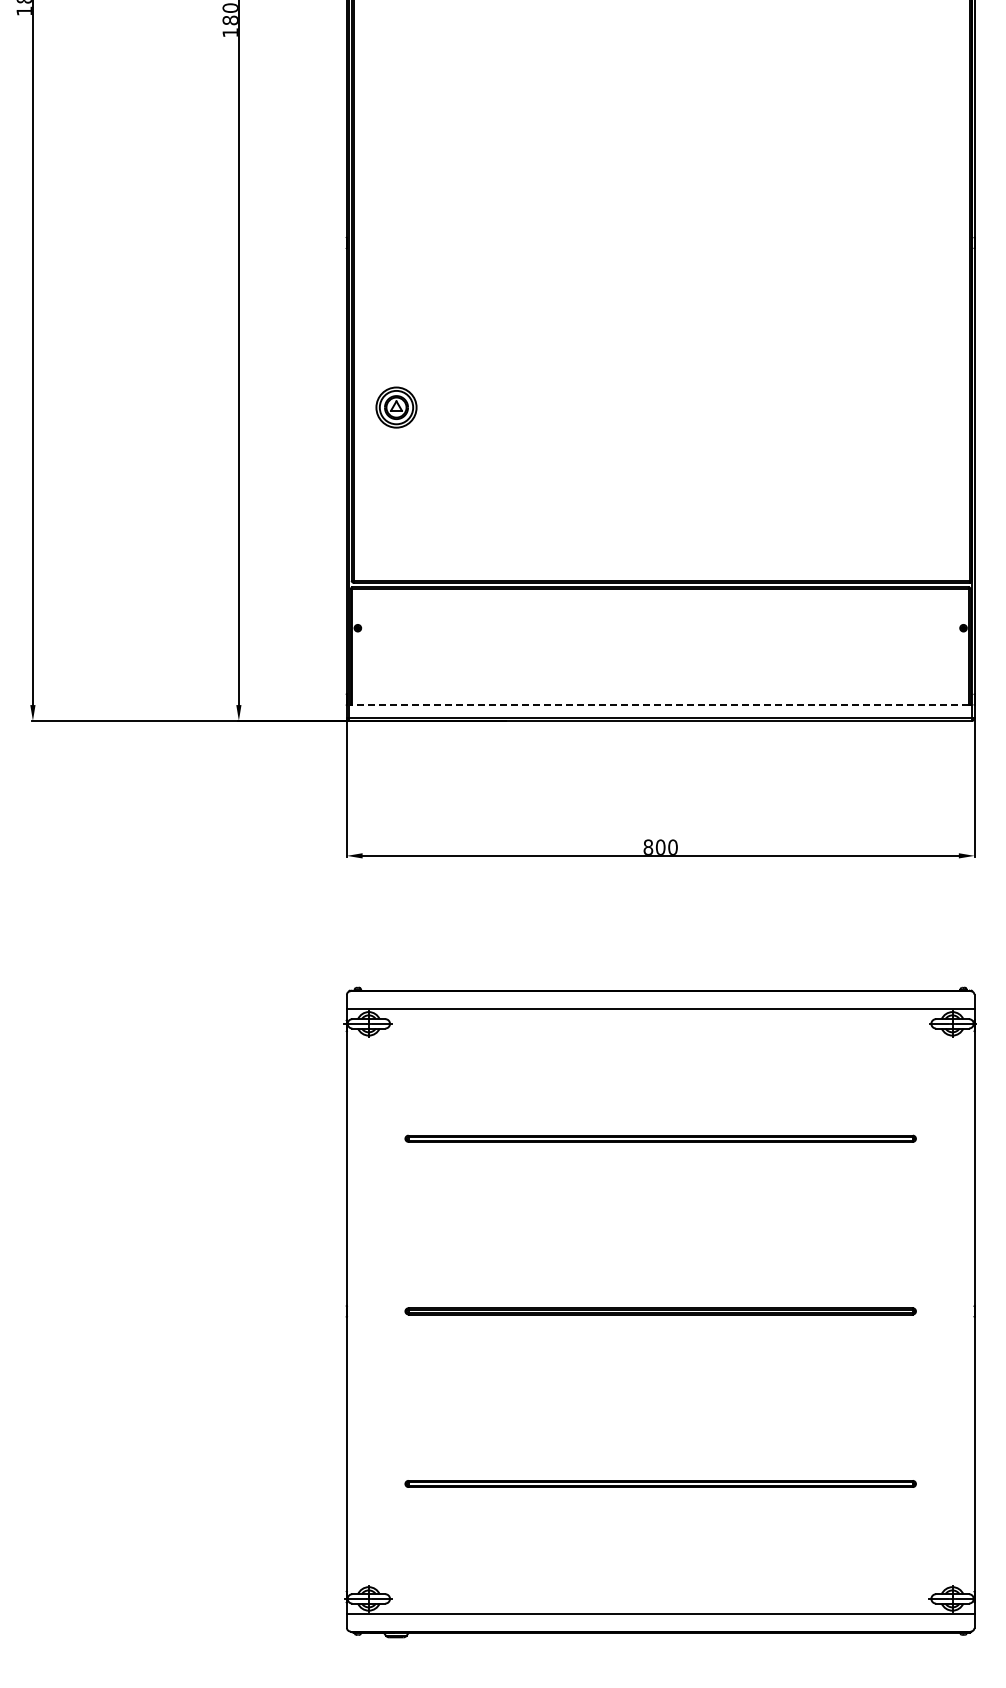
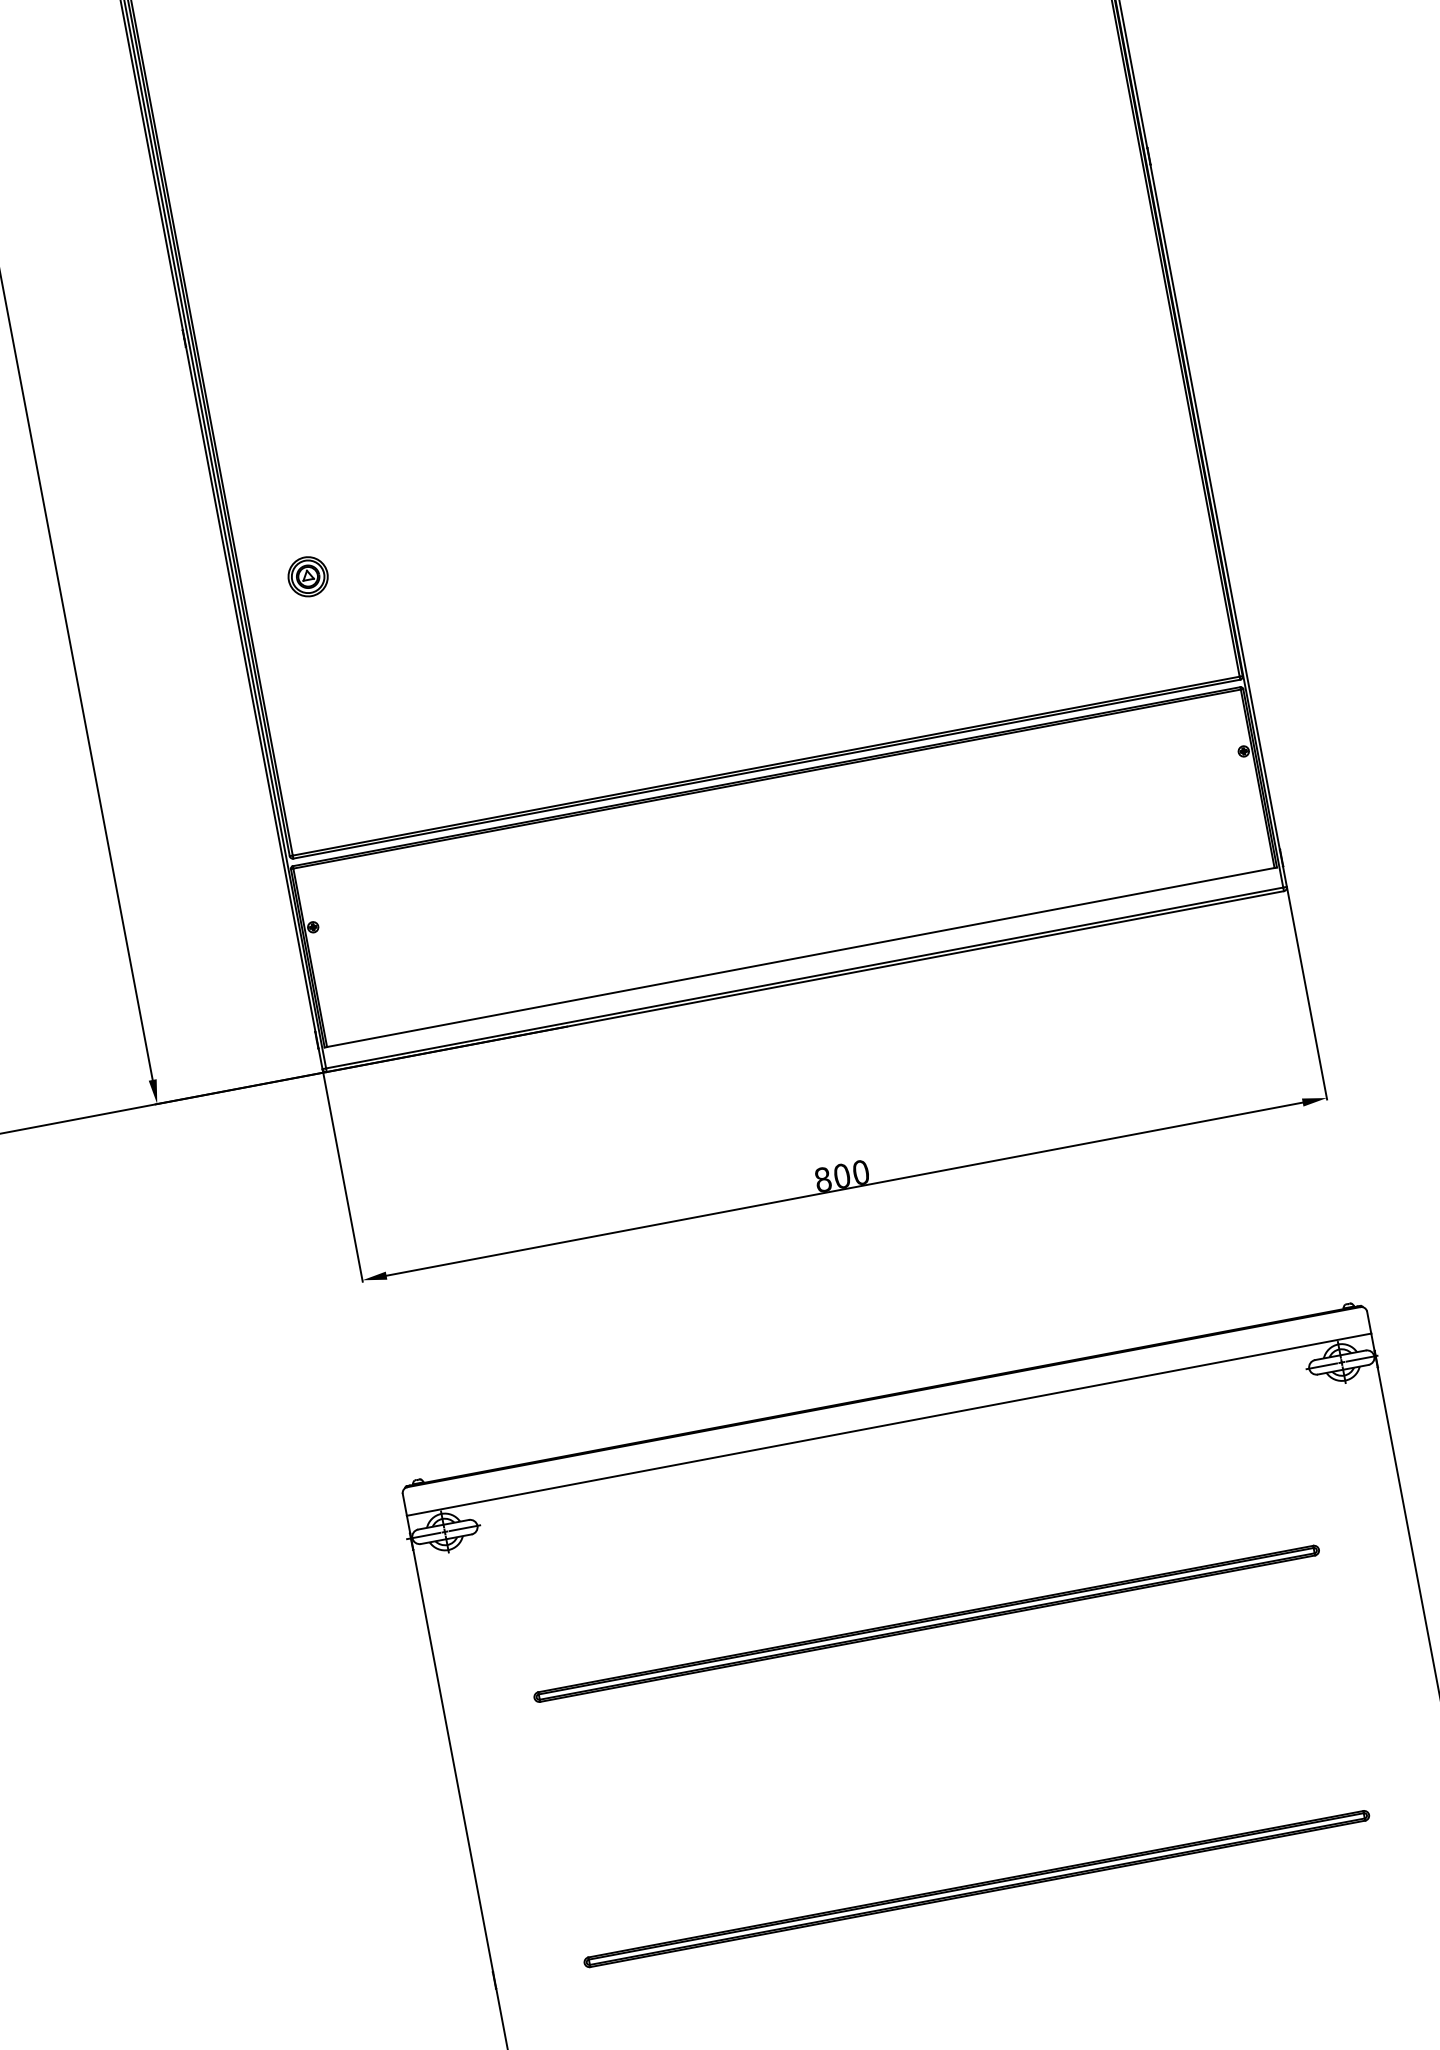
part: (395, 406) -> (306, 575), size x0.62
line: (660, 705) -> (800, 958), dashed -> solid

